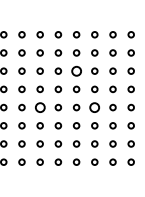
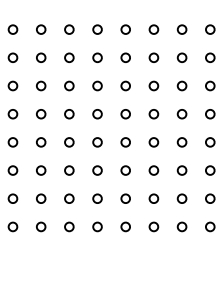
circle: (76, 70) -> (97, 84), size x0.62
circle: (39, 107) -> (40, 142), size x0.62
circle: (94, 107) -> (125, 142), size x0.62

